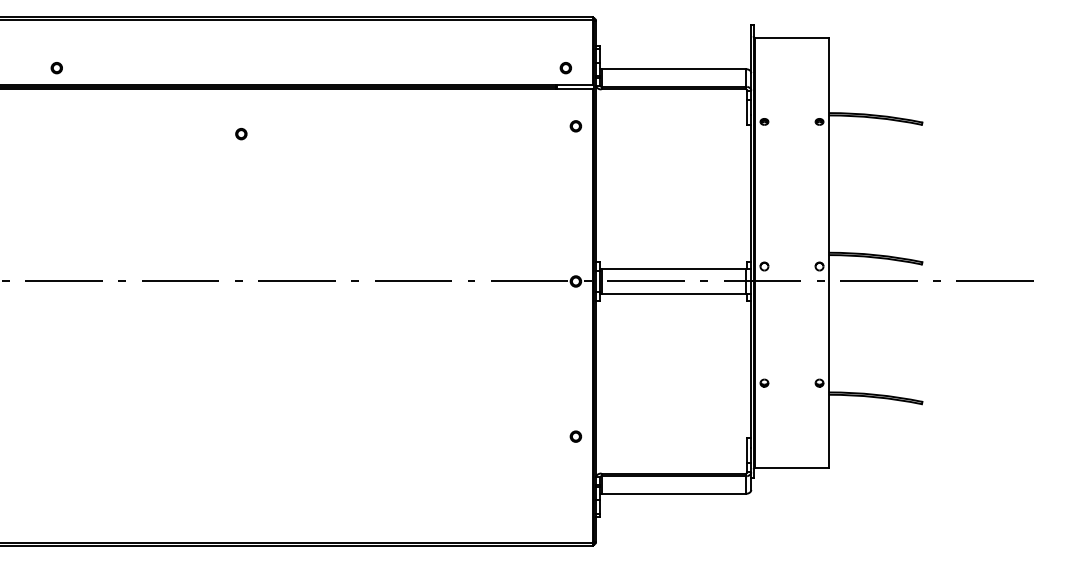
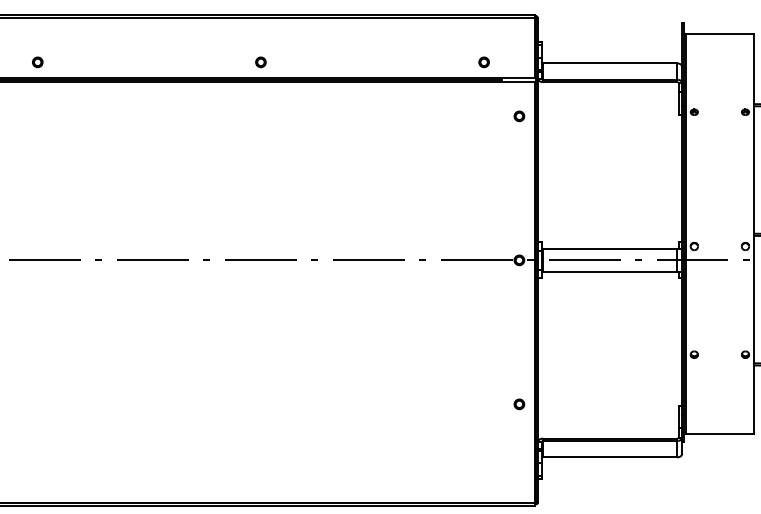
part: (565, 68) -> (483, 62), moved
part: (241, 134) -> (261, 62), moved

